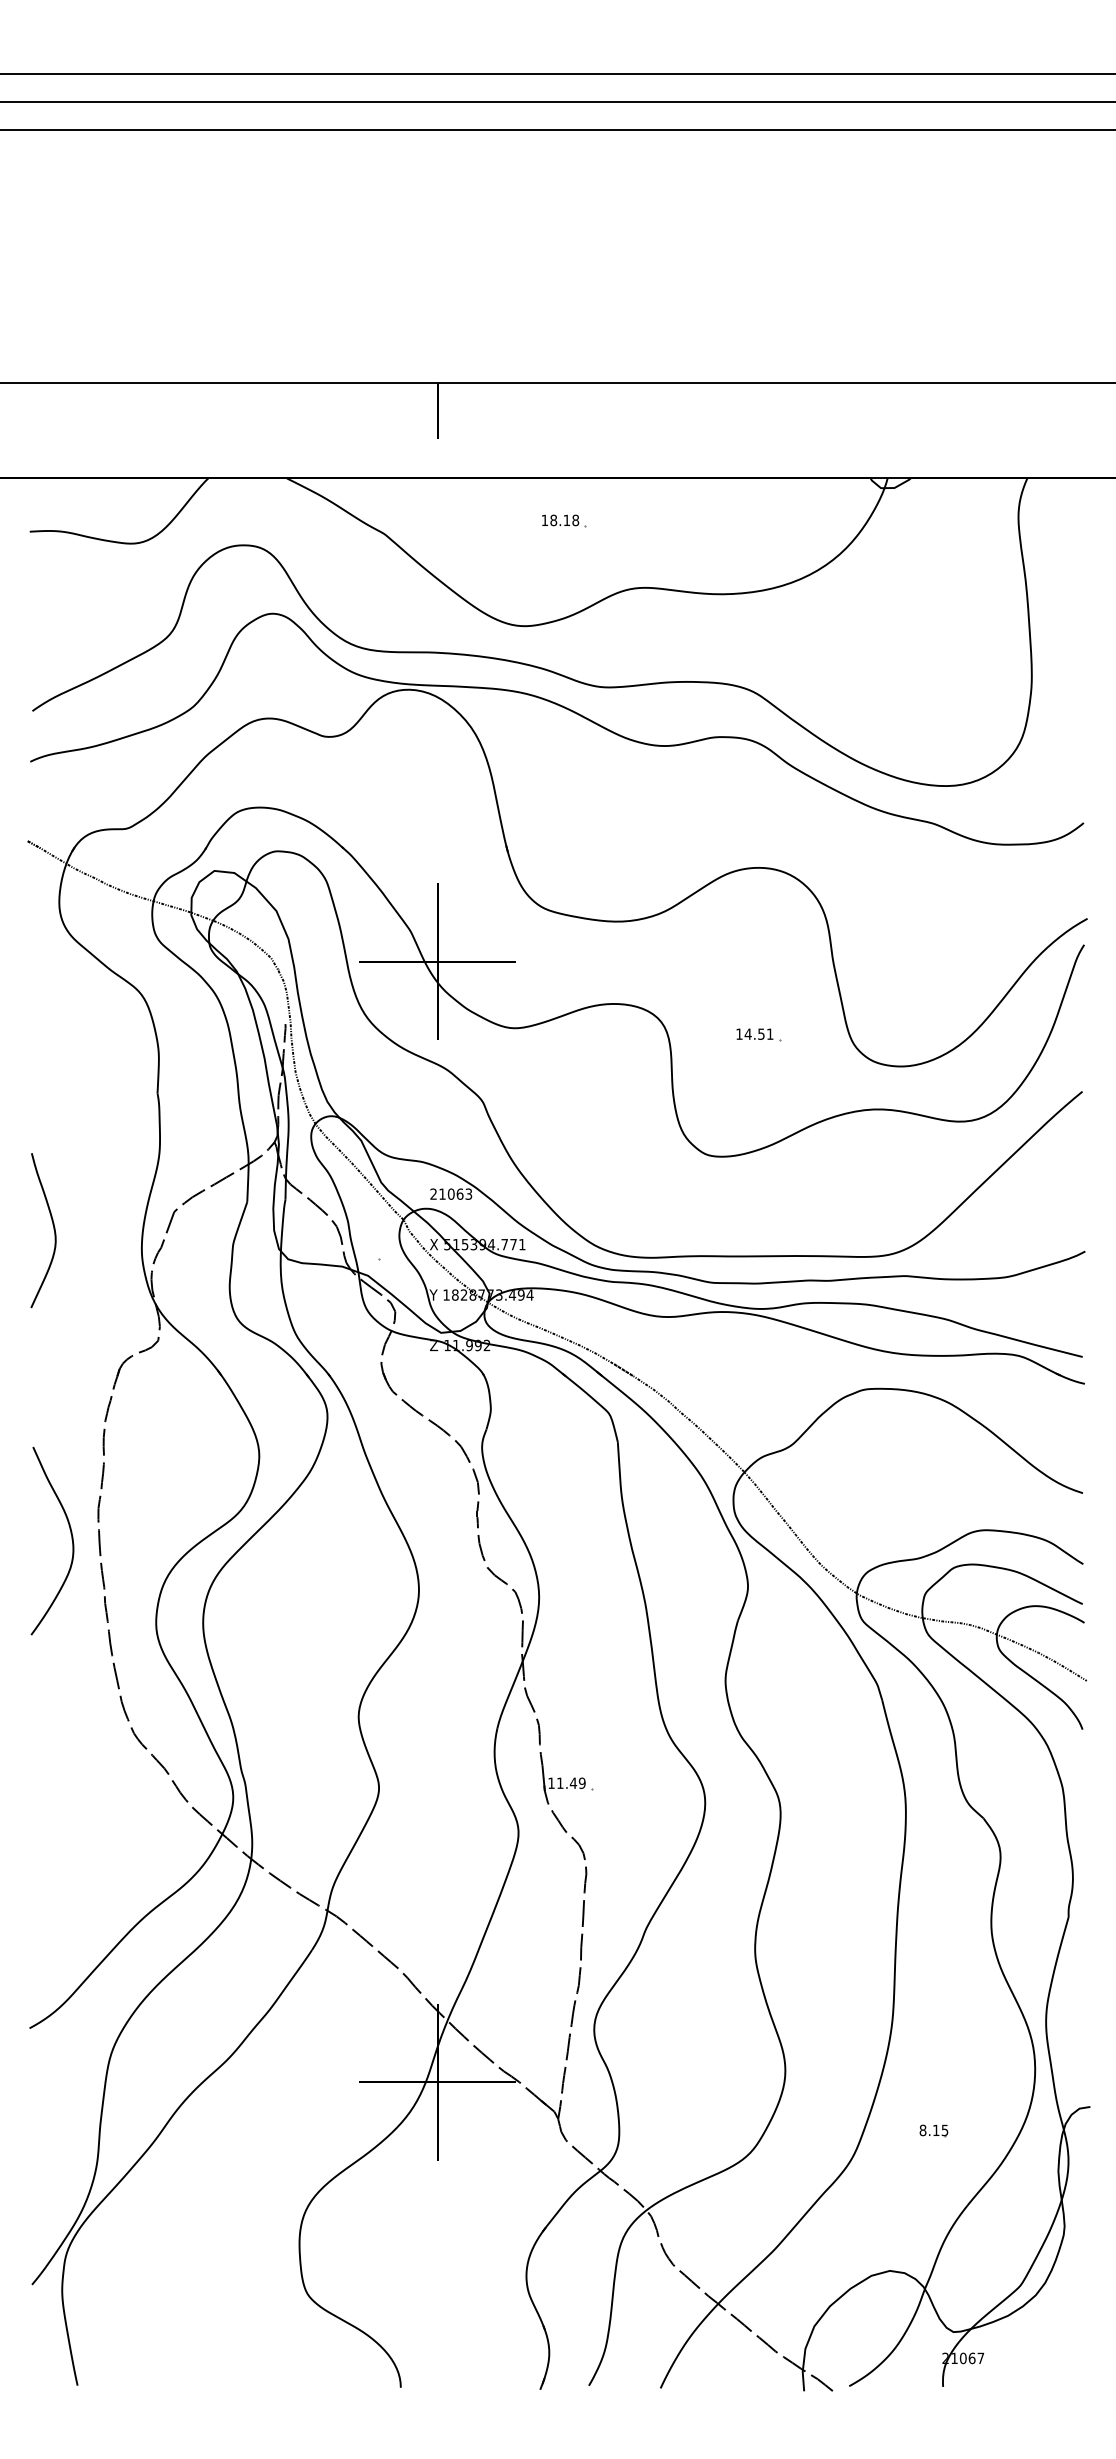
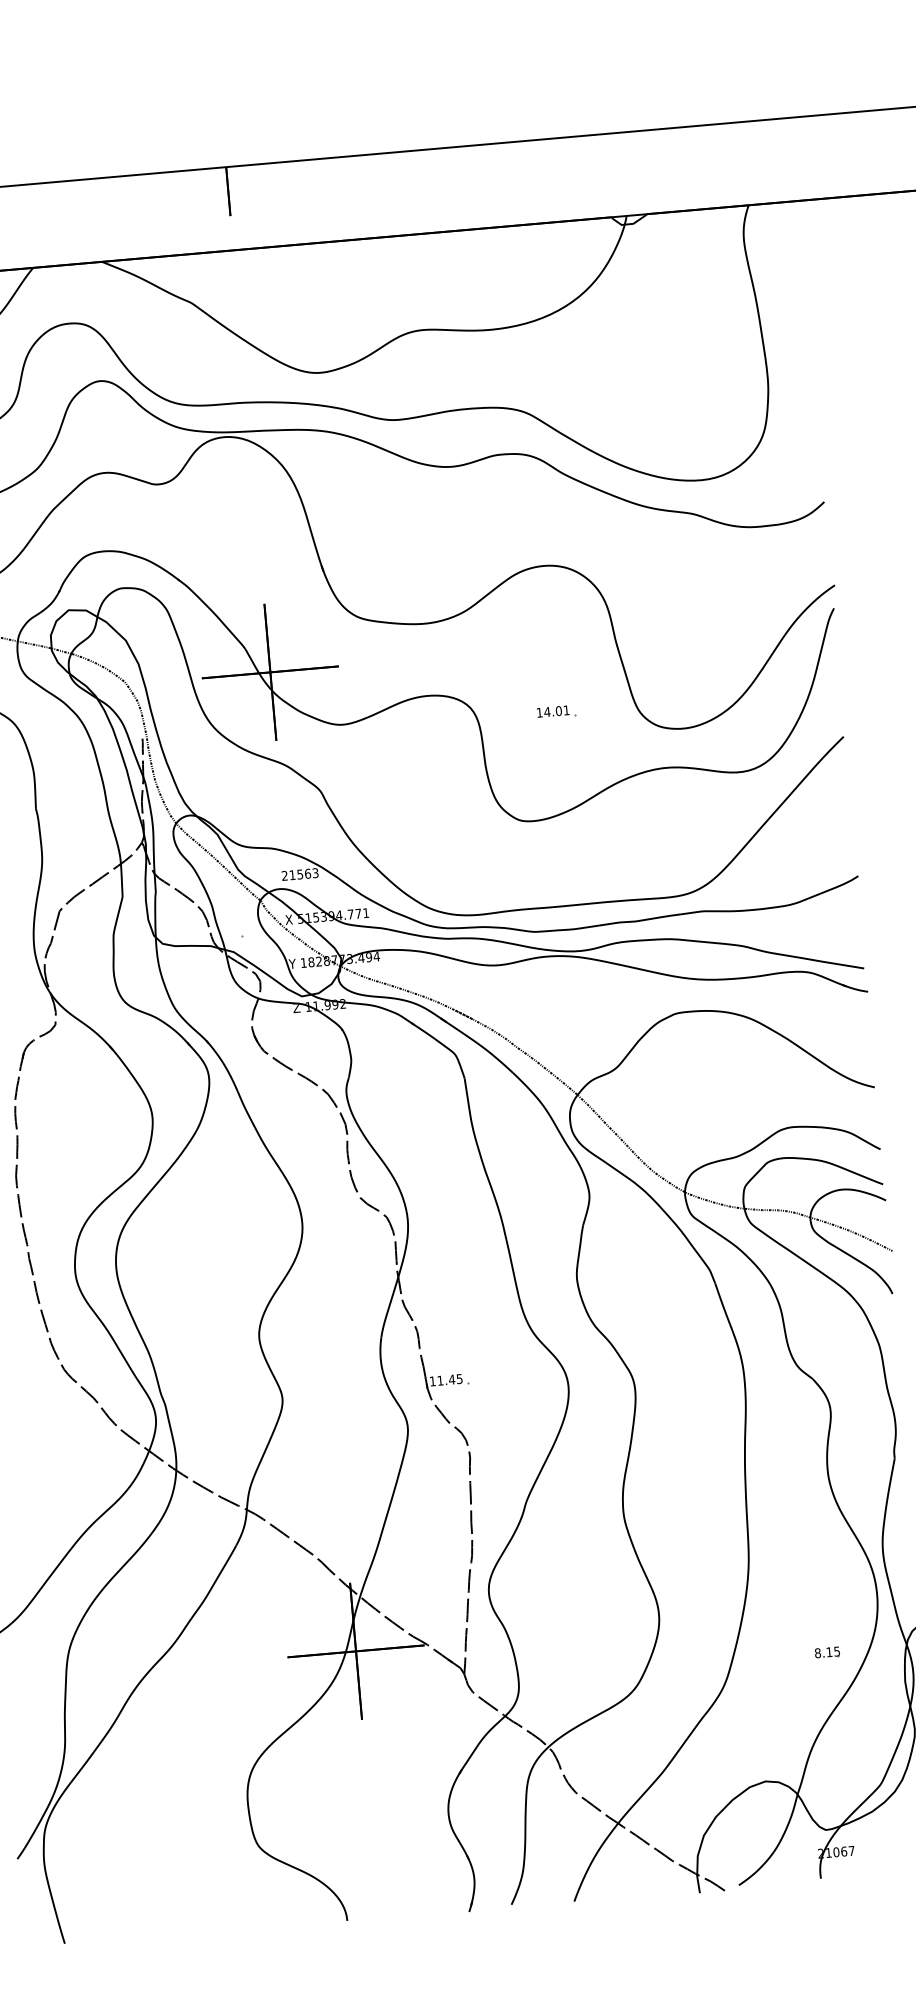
part: (564, 520) -> (347, 277), removed
text: (761, 1033) -> (558, 710), 14.51 -> 14.01
text: (450, 1193) -> (299, 873), 21063 -> 21563
text: (581, 1782) -> (458, 1378), 11.49 -> 11.45
part: (933, 2130) -> (827, 1652), moved

